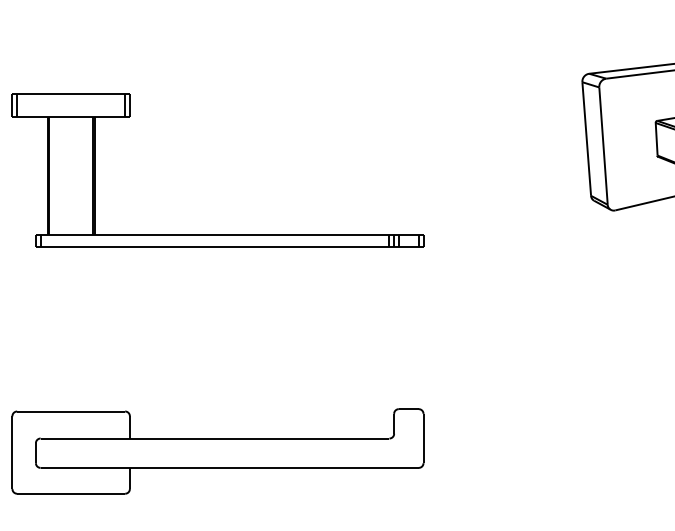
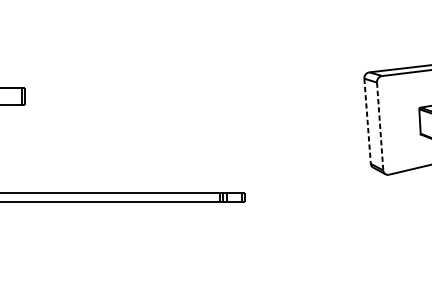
line: (586, 139) -> (367, 121), solid -> dashed
line: (603, 146) -> (380, 126), solid -> dashed

